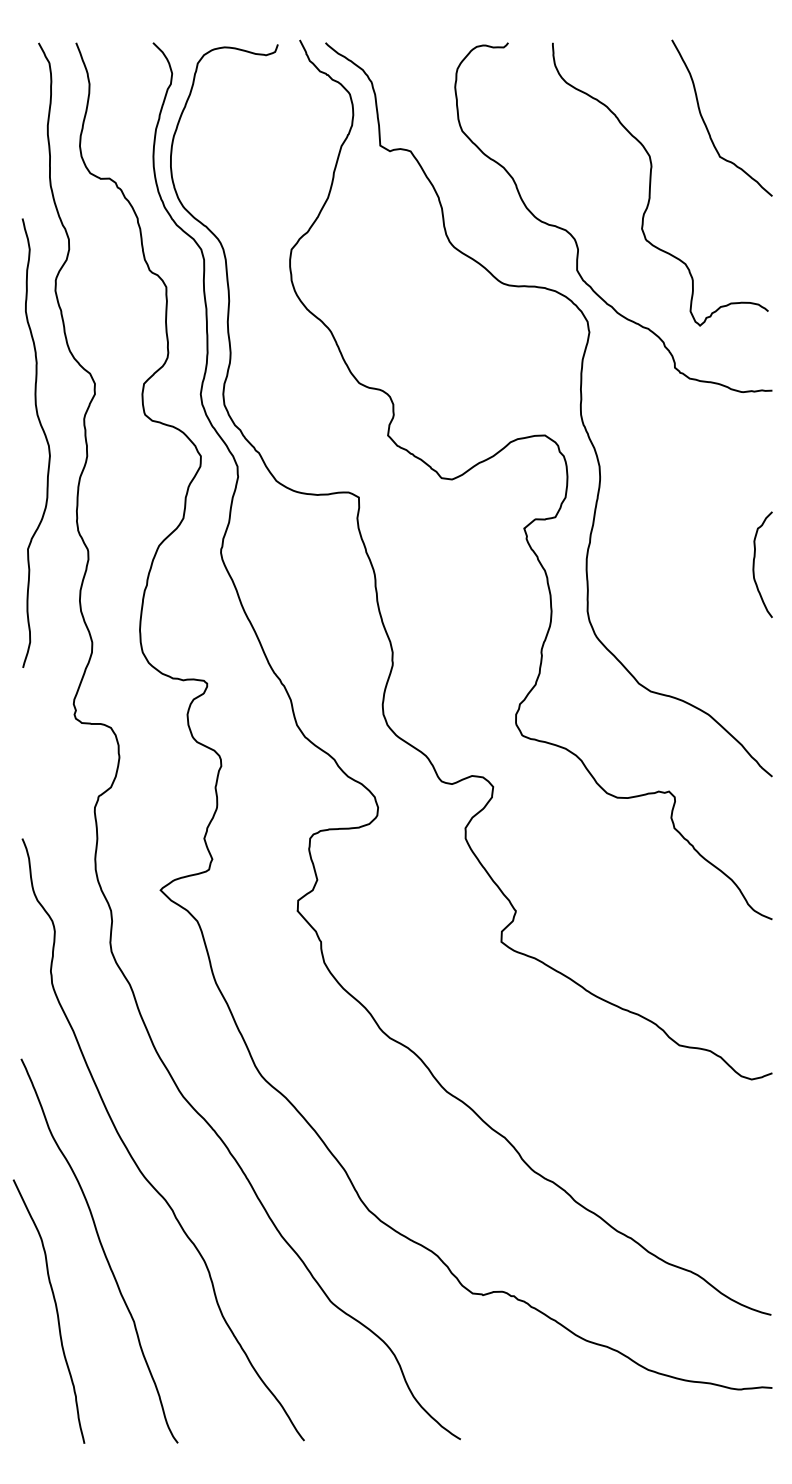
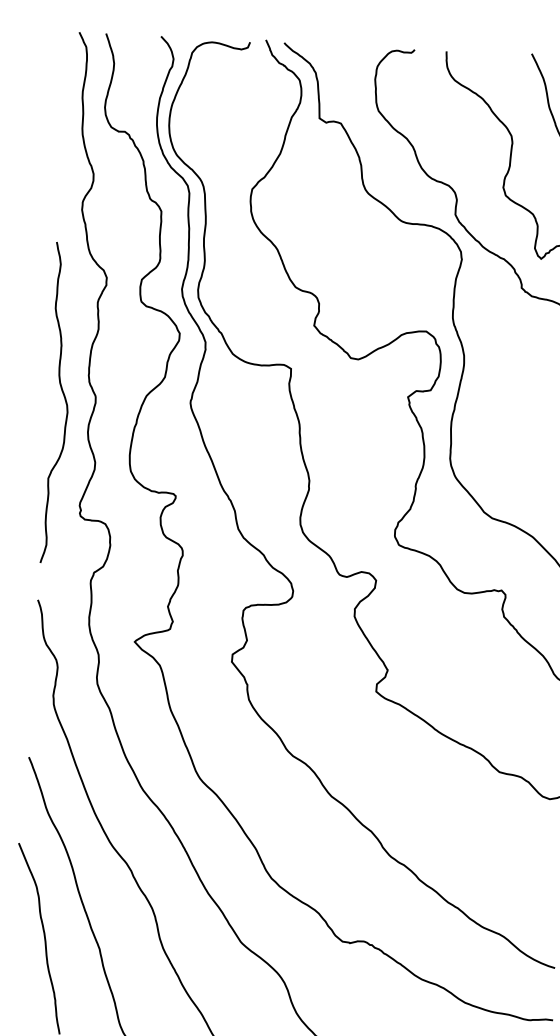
curve: (45, 439) -> (64, 400), moved

